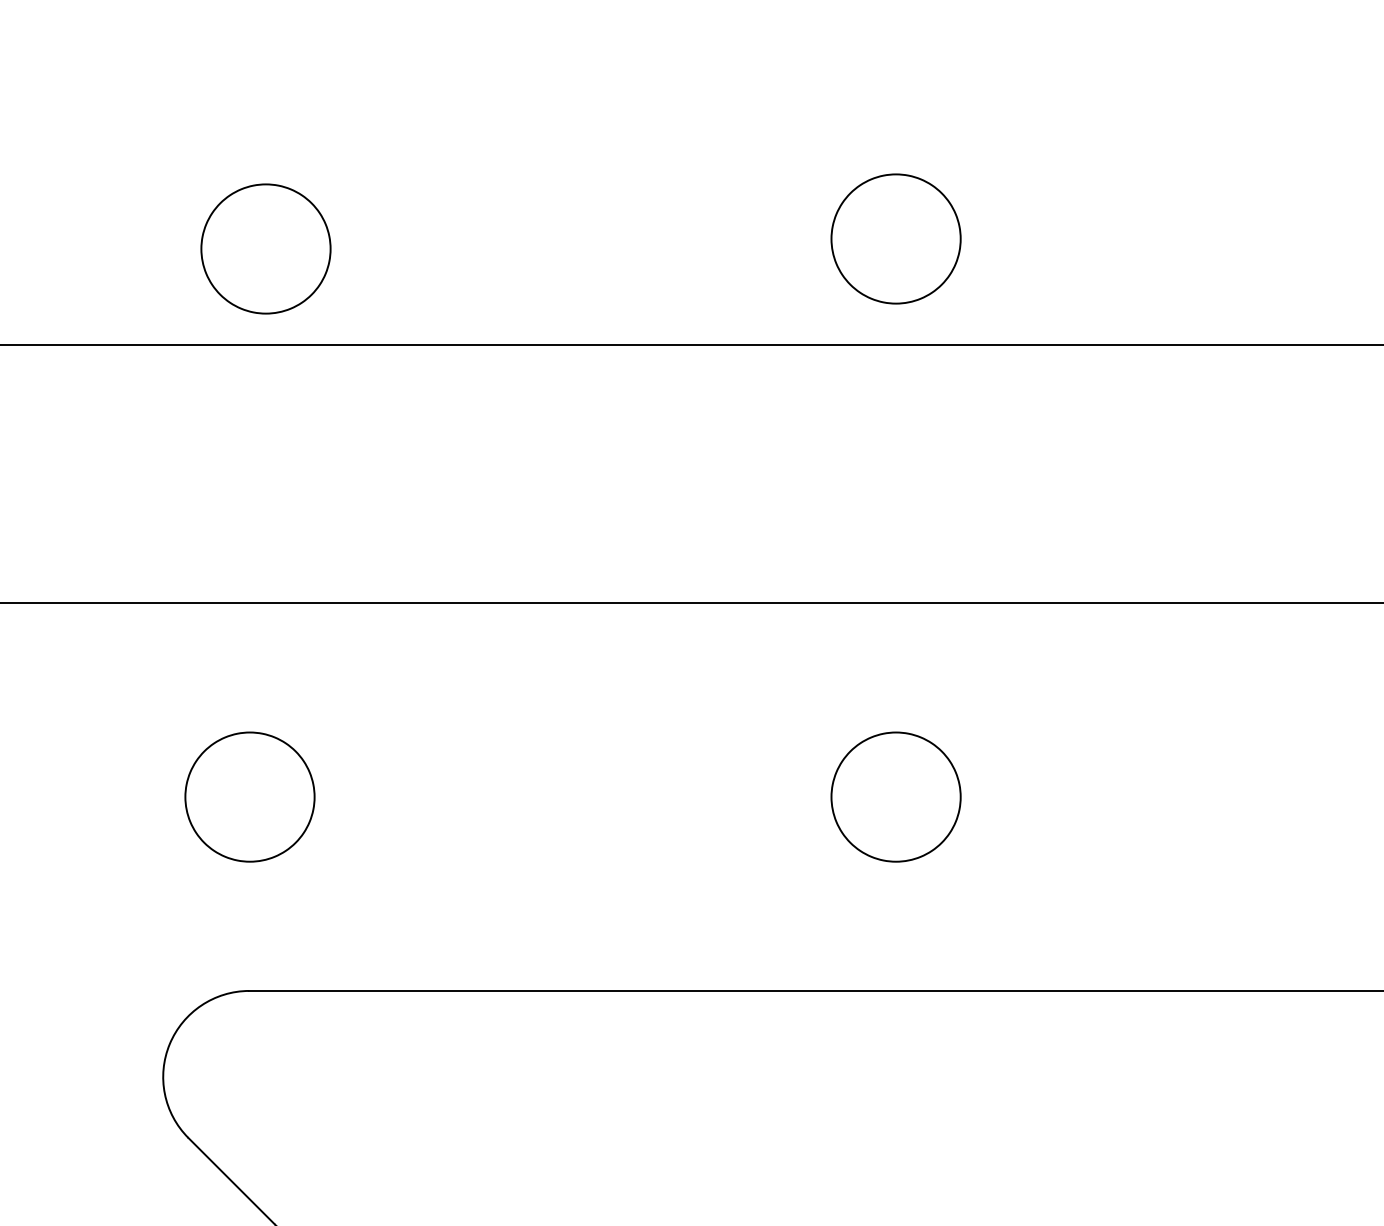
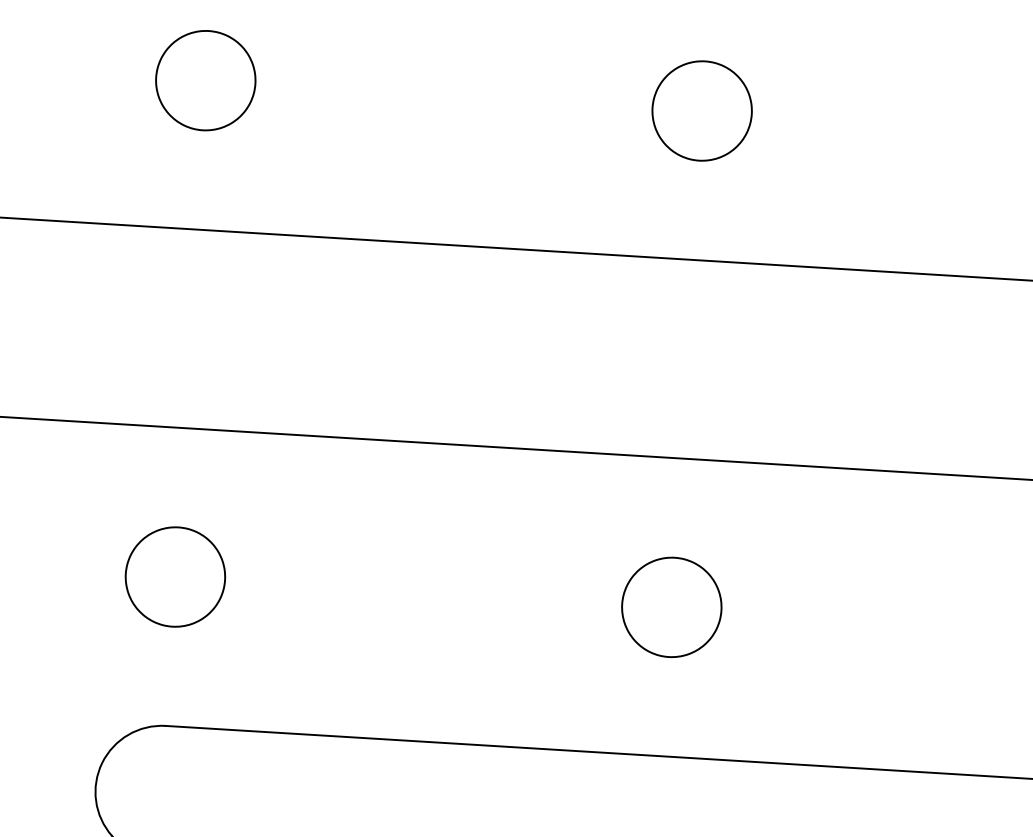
part: (895, 238) -> (701, 110), moved
part: (265, 248) -> (205, 80), moved

